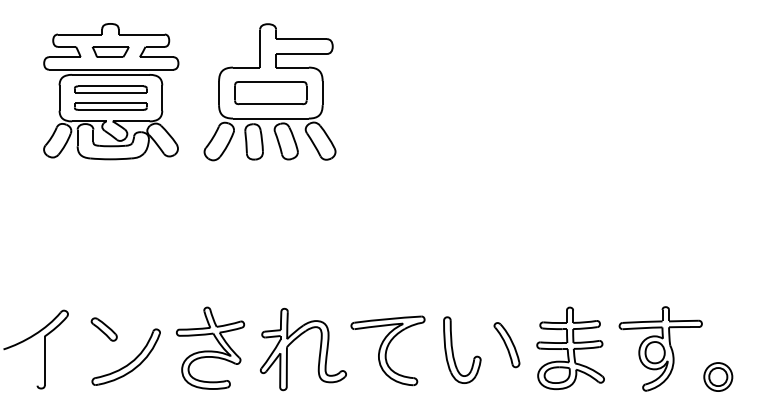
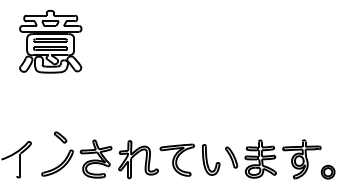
part: (270, 93) -> (123, 42), removed
part: (104, 329) -> (60, 137), moved

